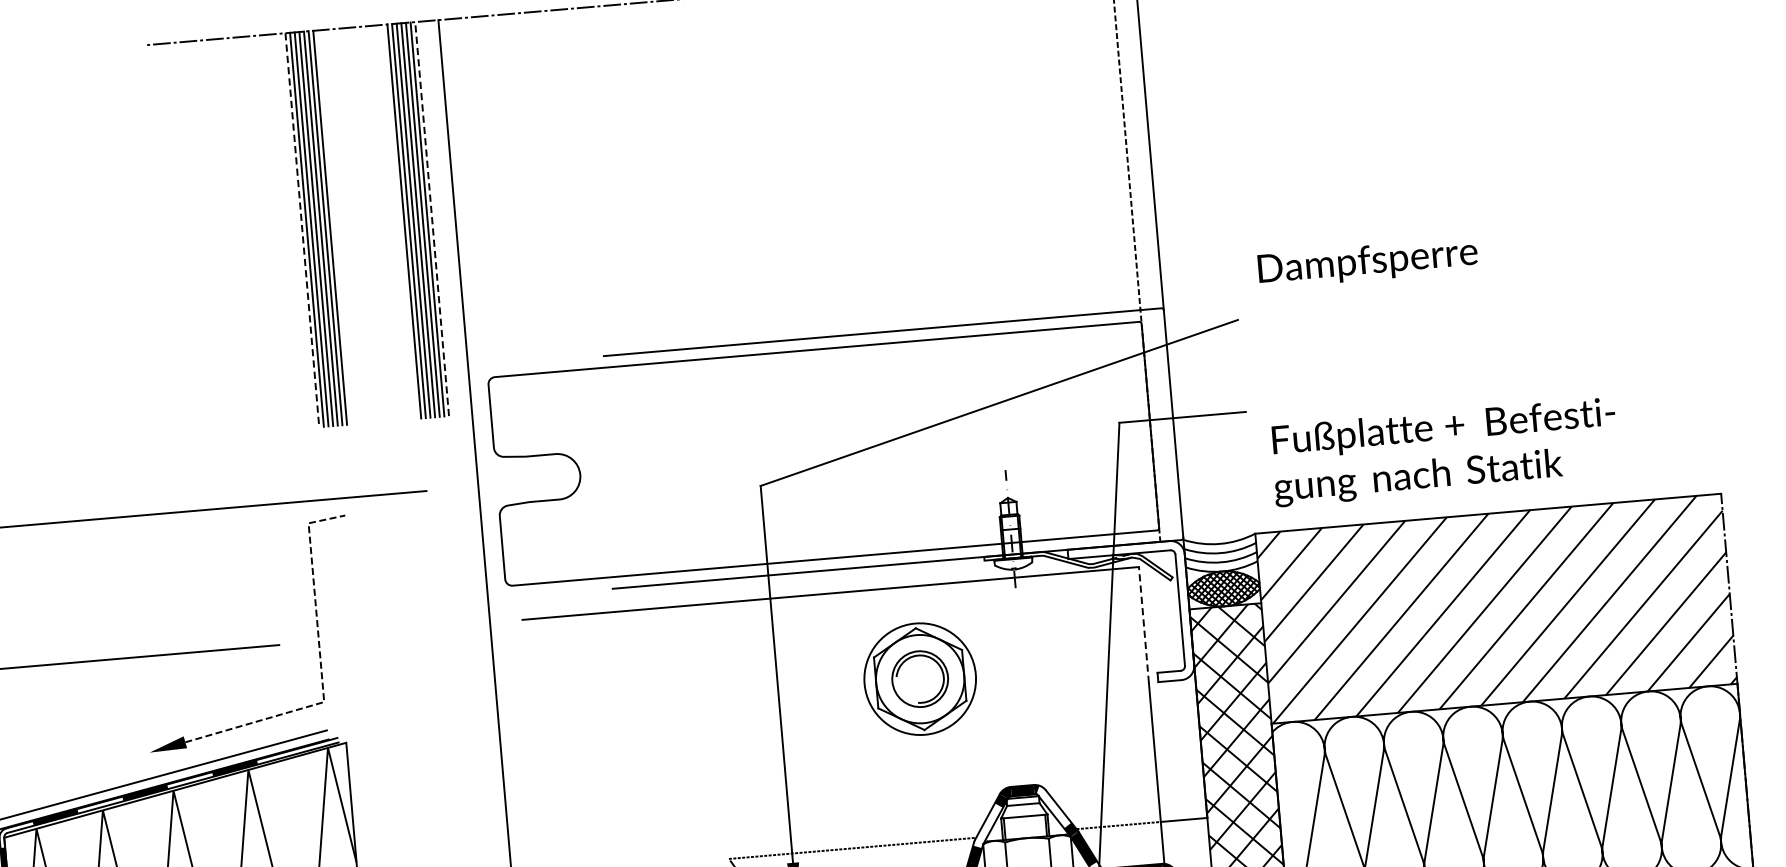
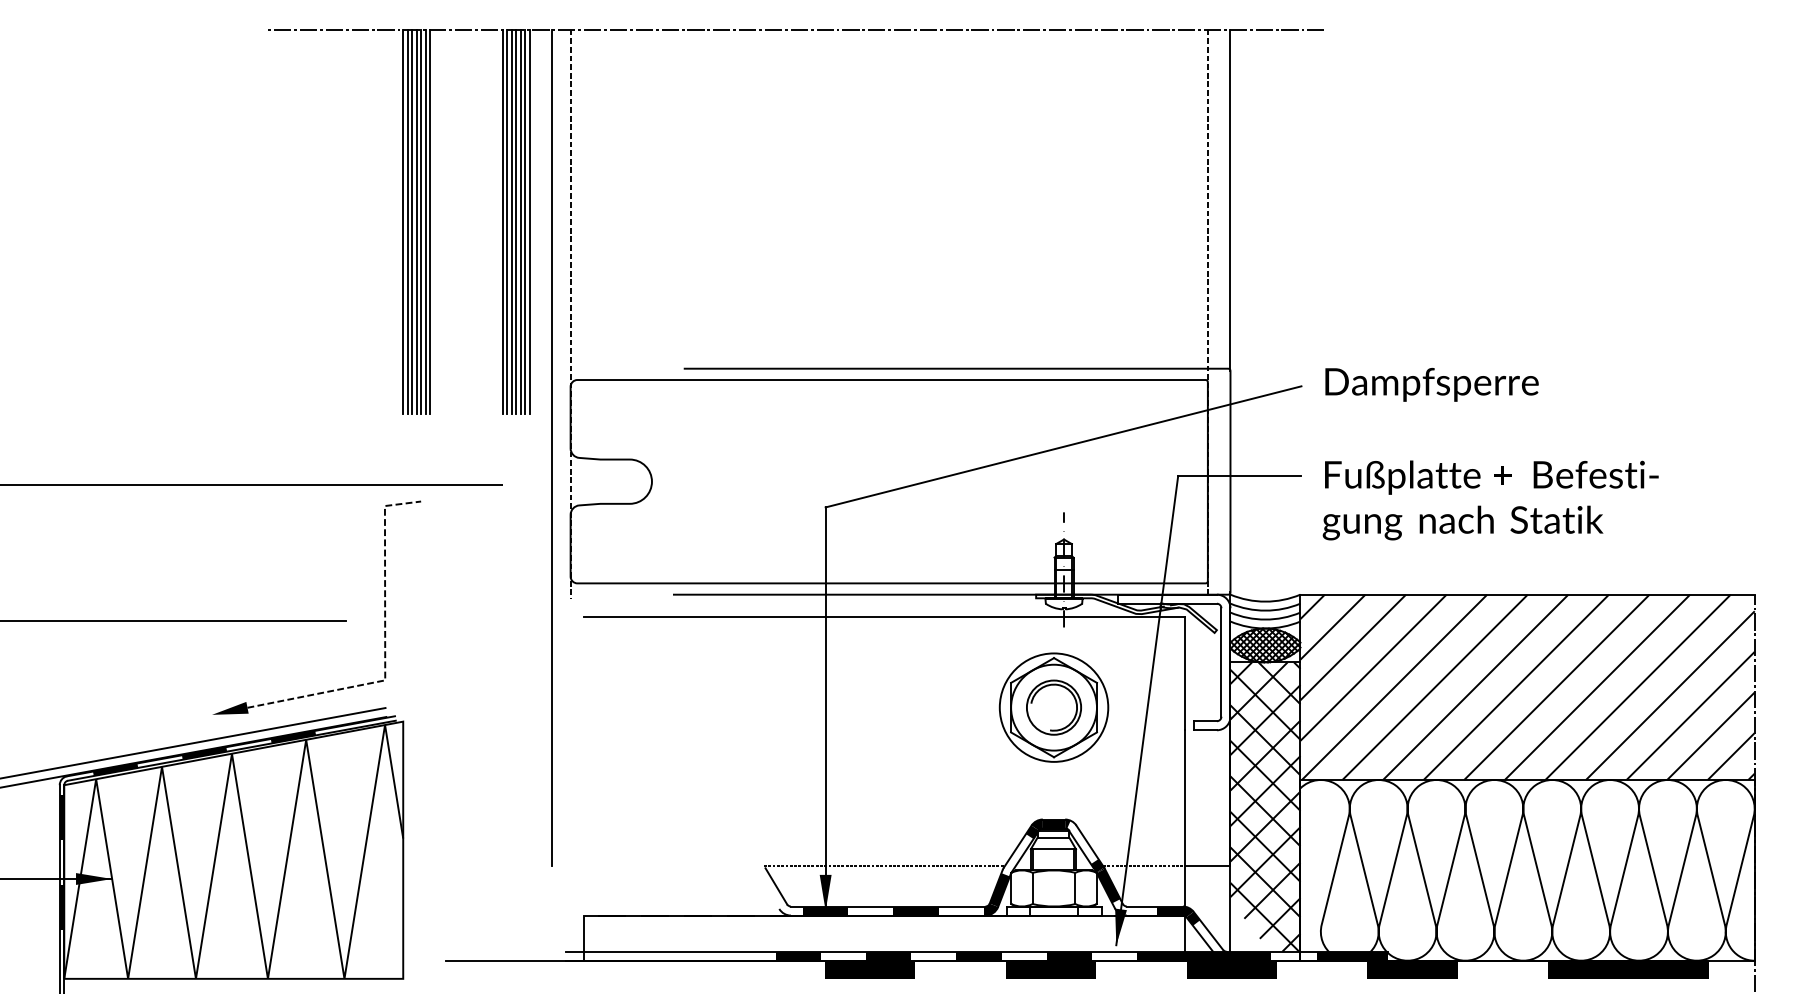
line: (431, 218) -> (529, 221), dashed -> solid
line: (302, 230) -> (403, 222), dashed -> solid
text: (1367, 262) -> (1431, 384), moved
line: (482, 310) -> (570, 314), added
text: (1444, 452) -> (1490, 500), moved
line: (1144, 624) -> (1185, 673), dashed -> solid
part: (919, 679) -> (1053, 707), moved

